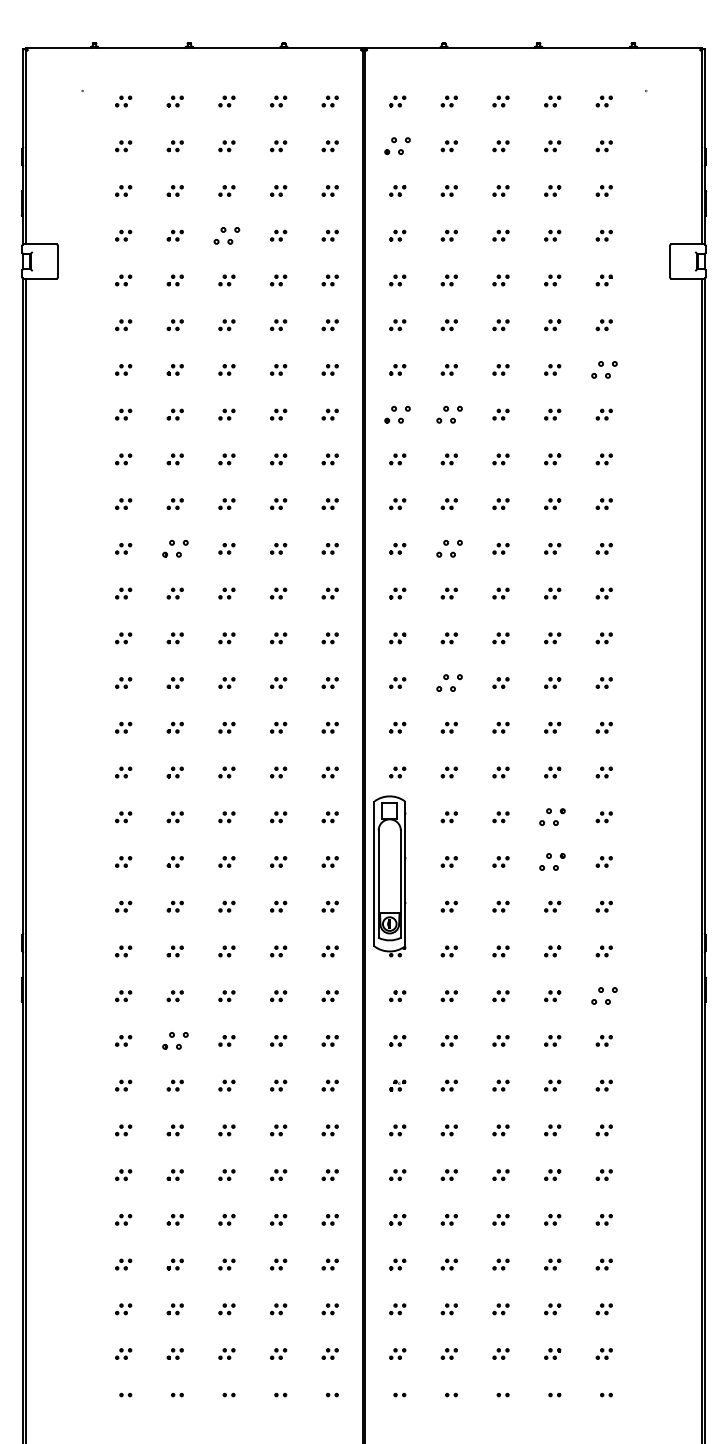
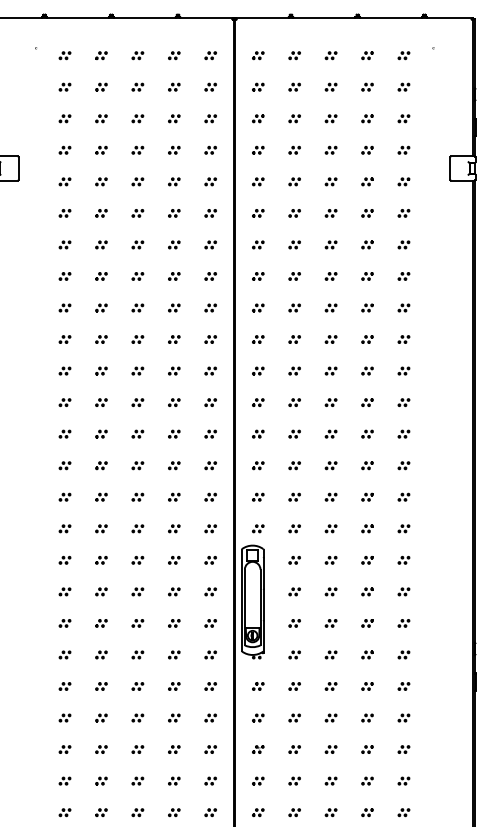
part: (397, 146) -> (258, 87), size x0.62
part: (226, 235) -> (137, 150), size x0.62
part: (603, 369) -> (403, 244), size x0.62
part: (397, 414) -> (258, 276), size x0.62
part: (448, 414) -> (294, 276), size x0.62
part: (174, 548) -> (100, 370), size x0.62
part: (448, 548) -> (294, 370), size x0.62
part: (448, 682) -> (294, 465), size x0.62
part: (552, 817) -> (367, 560), size x0.62
part: (552, 861) -> (367, 591), size x0.62
part: (603, 996) -> (403, 686), size x0.62
part: (174, 1040) -> (100, 717), size x0.62

